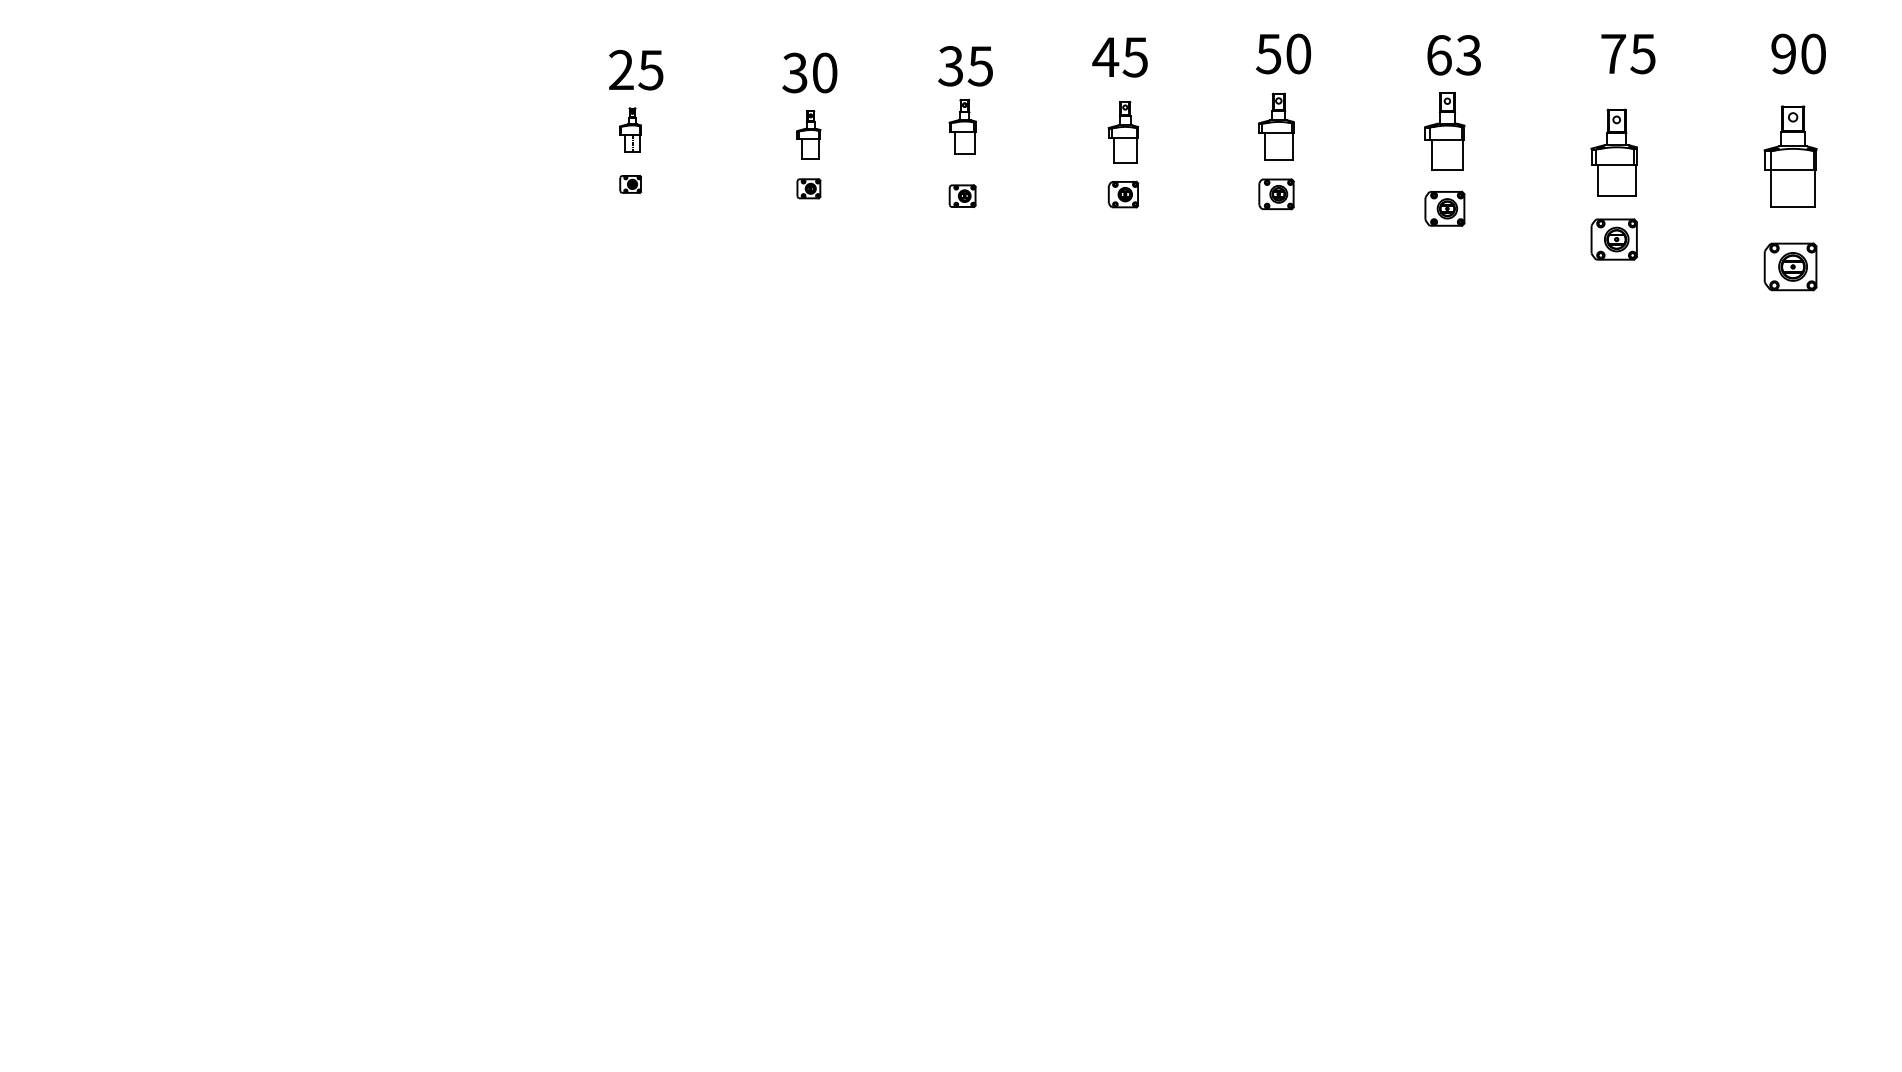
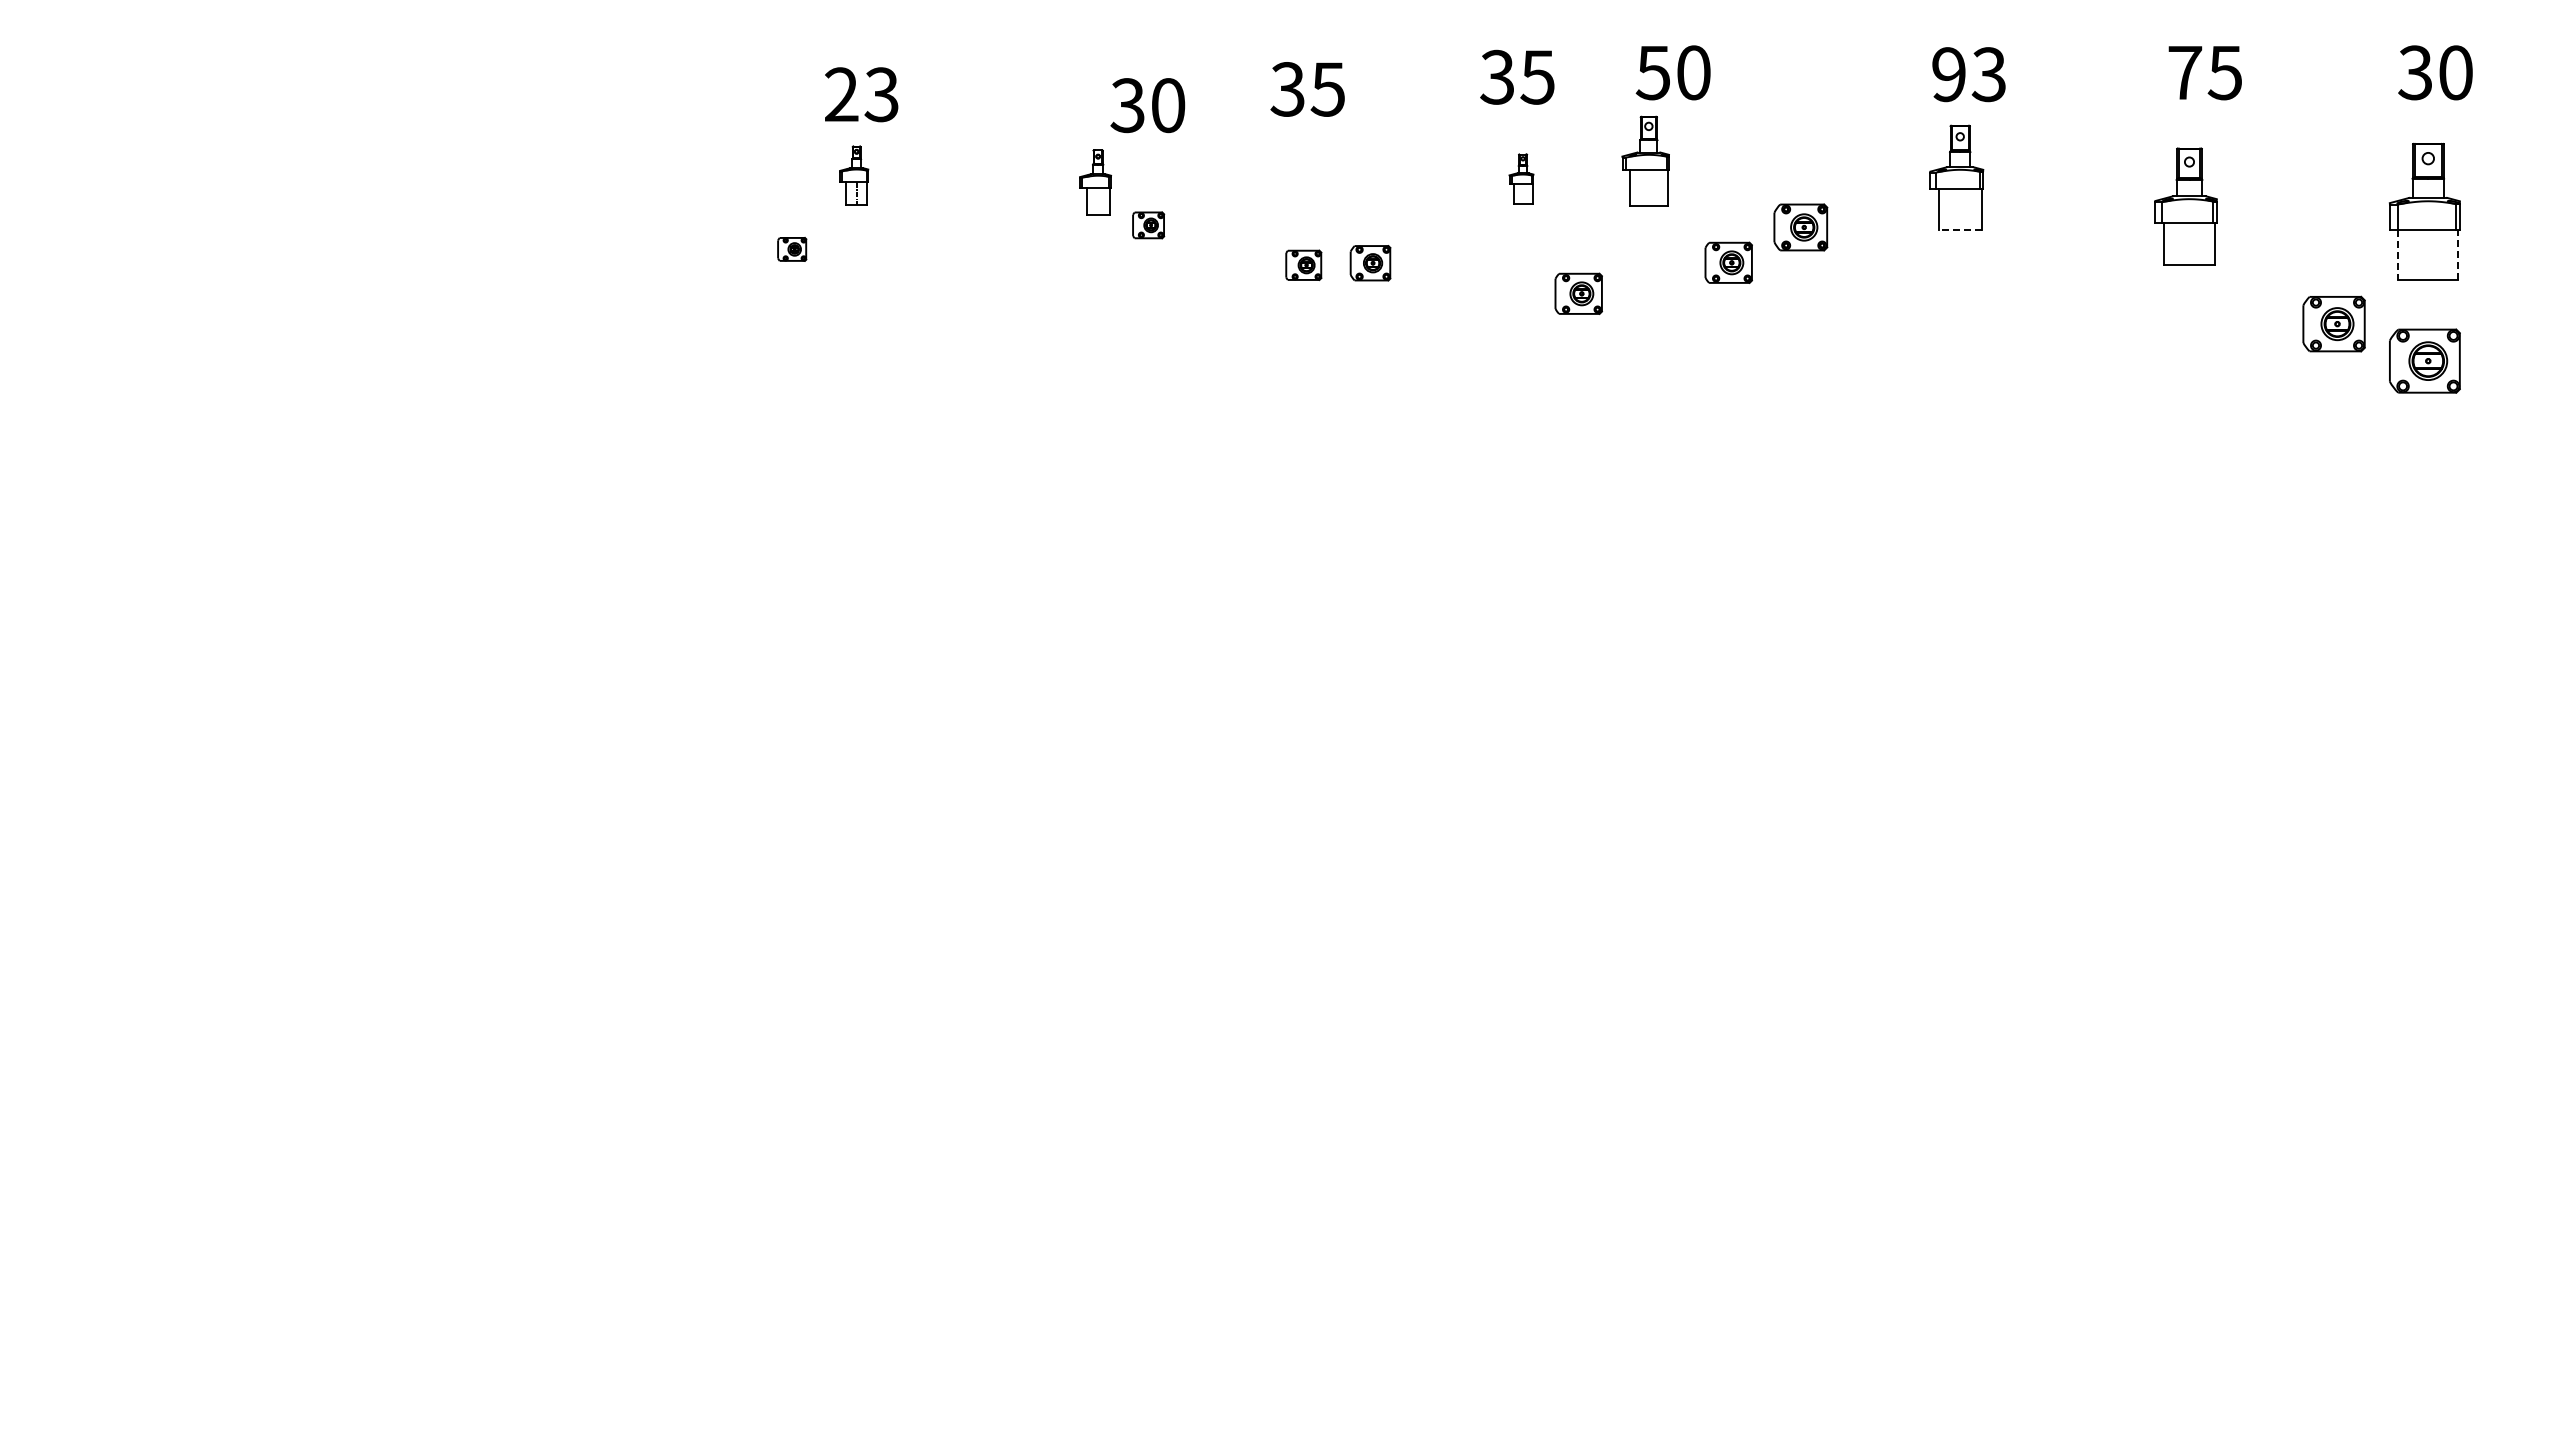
text: (1282, 53) -> (1672, 72), moved
text: (1783, 53) -> (2415, 72), 90 -> 30
text: (1439, 55) -> (1949, 74), 63 -> 93
text: (1105, 56) -> (1497, 76), 45 -> 35
text: (650, 70) -> (881, 94), 25 -> 23
text: (809, 72) -> (1147, 105), moved
part: (962, 126) -> (1303, 171), removed
part: (1276, 126) -> (1645, 160), moved
part: (1123, 132) -> (1521, 178), size x0.6
line: (1447, 169) -> (1960, 229), solid -> dashed
part: (630, 184) -> (792, 249), moved
part: (808, 188) -> (1148, 225), moved
line: (1771, 188) -> (2398, 255), solid -> dashed
line: (1815, 188) -> (2458, 254), solid -> dashed
part: (1123, 194) -> (1370, 263), moved
part: (1444, 208) -> (1800, 227), moved
part: (1165, 216) -> (1578, 293), added
part: (1613, 239) -> (2333, 323), moved

